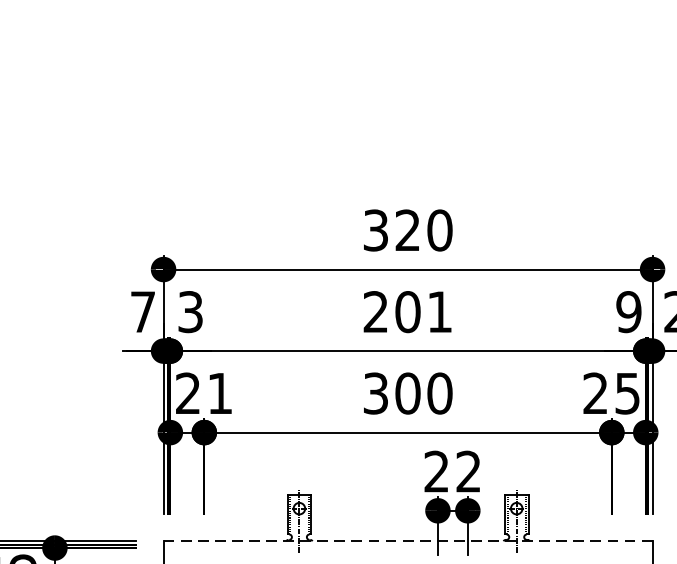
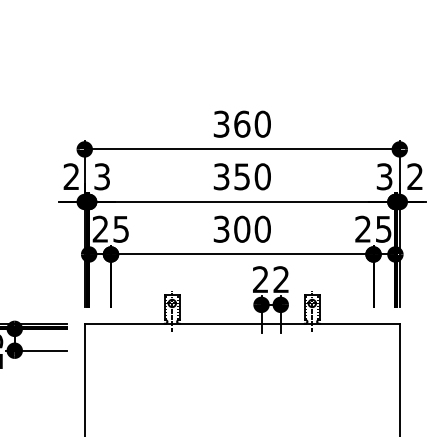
text: (408, 229) -> (242, 123), 320 -> 360
text: (142, 311) -> (71, 176), 7 -> 2
text: (406, 311) -> (241, 176), 201 -> 350
text: (628, 311) -> (384, 176), 9 -> 3
text: (219, 393) -> (120, 229), 21 -> 25
line: (408, 541) -> (242, 324), dashed -> solid

